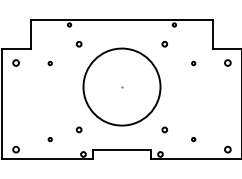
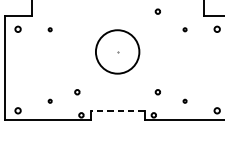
circle: (78, 44) -> (76, 11), removed
circle: (121, 86) -> (117, 51), size x0.6
line: (122, 149) -> (118, 110), solid -> dashed

